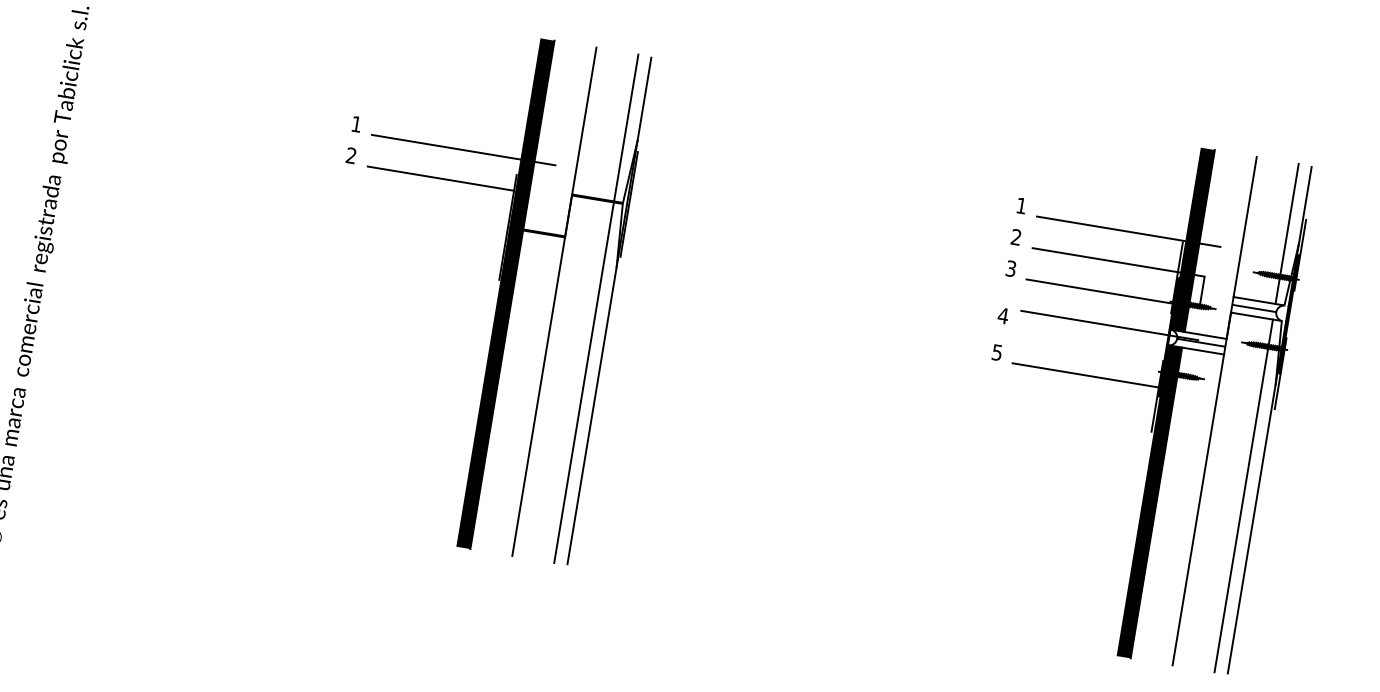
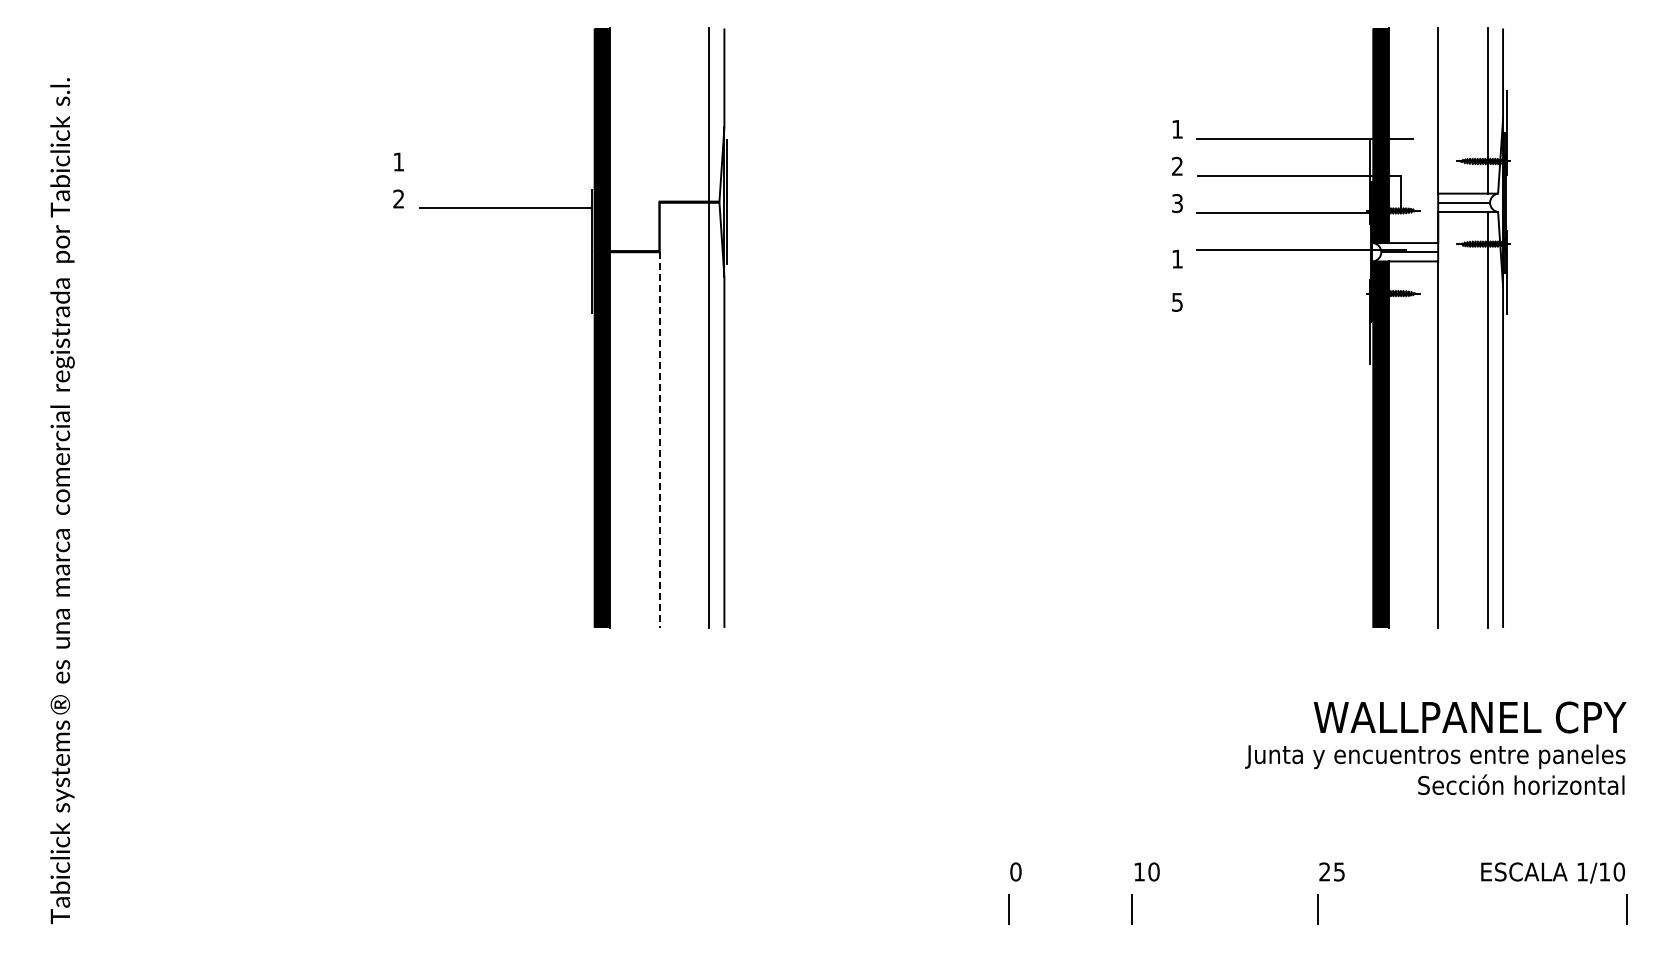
line: (584, 120) -> (659, 114), removed
line: (463, 150) -> (526, 171), removed
text: (1003, 315) -> (1177, 258), 4 -> 1
line: (1085, 375) -> (1283, 311), removed
line: (538, 397) -> (659, 440), solid -> dashed

